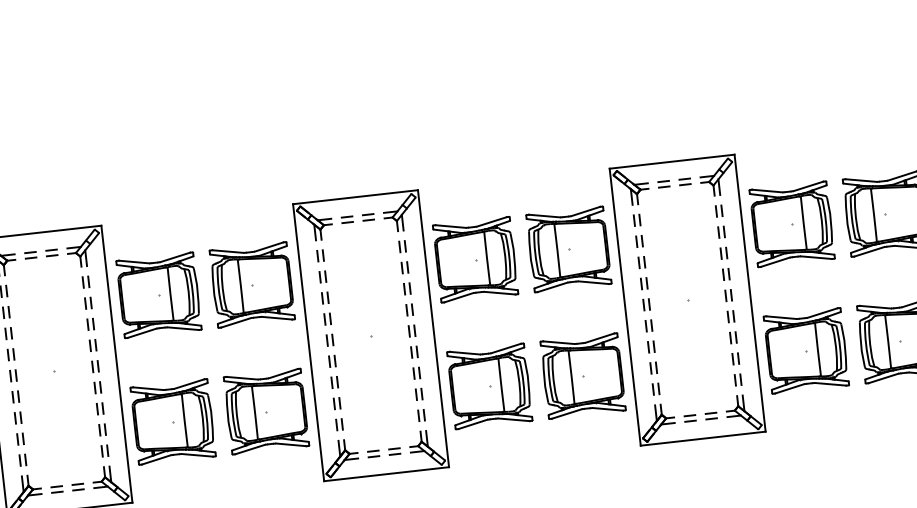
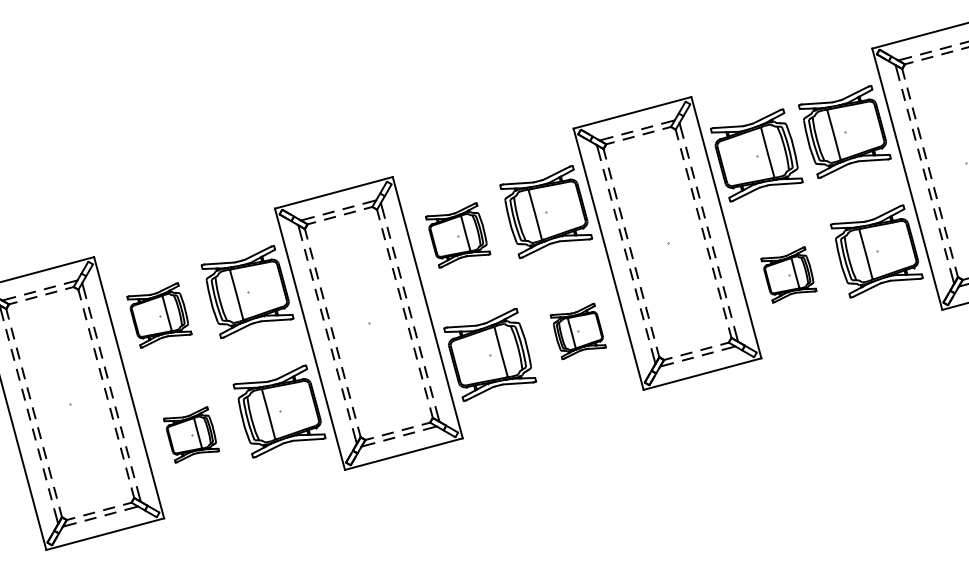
part: (474, 259) -> (457, 235), size x0.7
part: (158, 295) -> (159, 315), size x0.7
part: (806, 350) -> (788, 274), size x0.6
part: (583, 376) -> (578, 331), size x0.6
part: (173, 421) -> (191, 434), size x0.6

